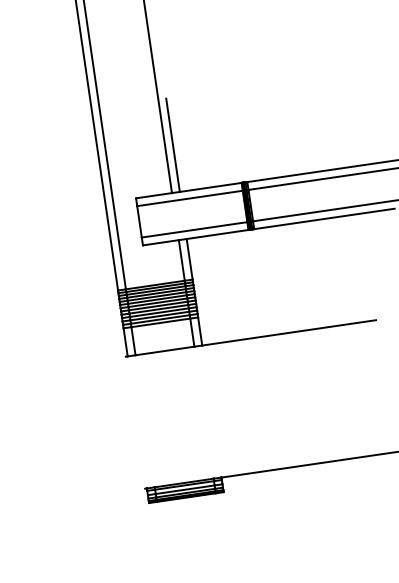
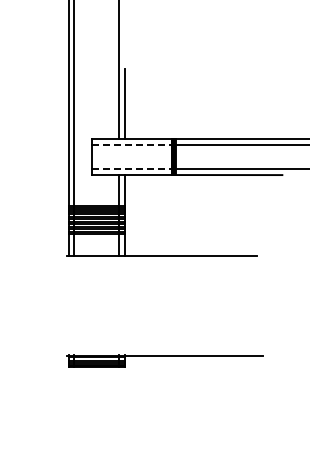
line: (189, 198) -> (131, 145), solid -> dashed
line: (194, 230) -> (131, 169), solid -> dashed

